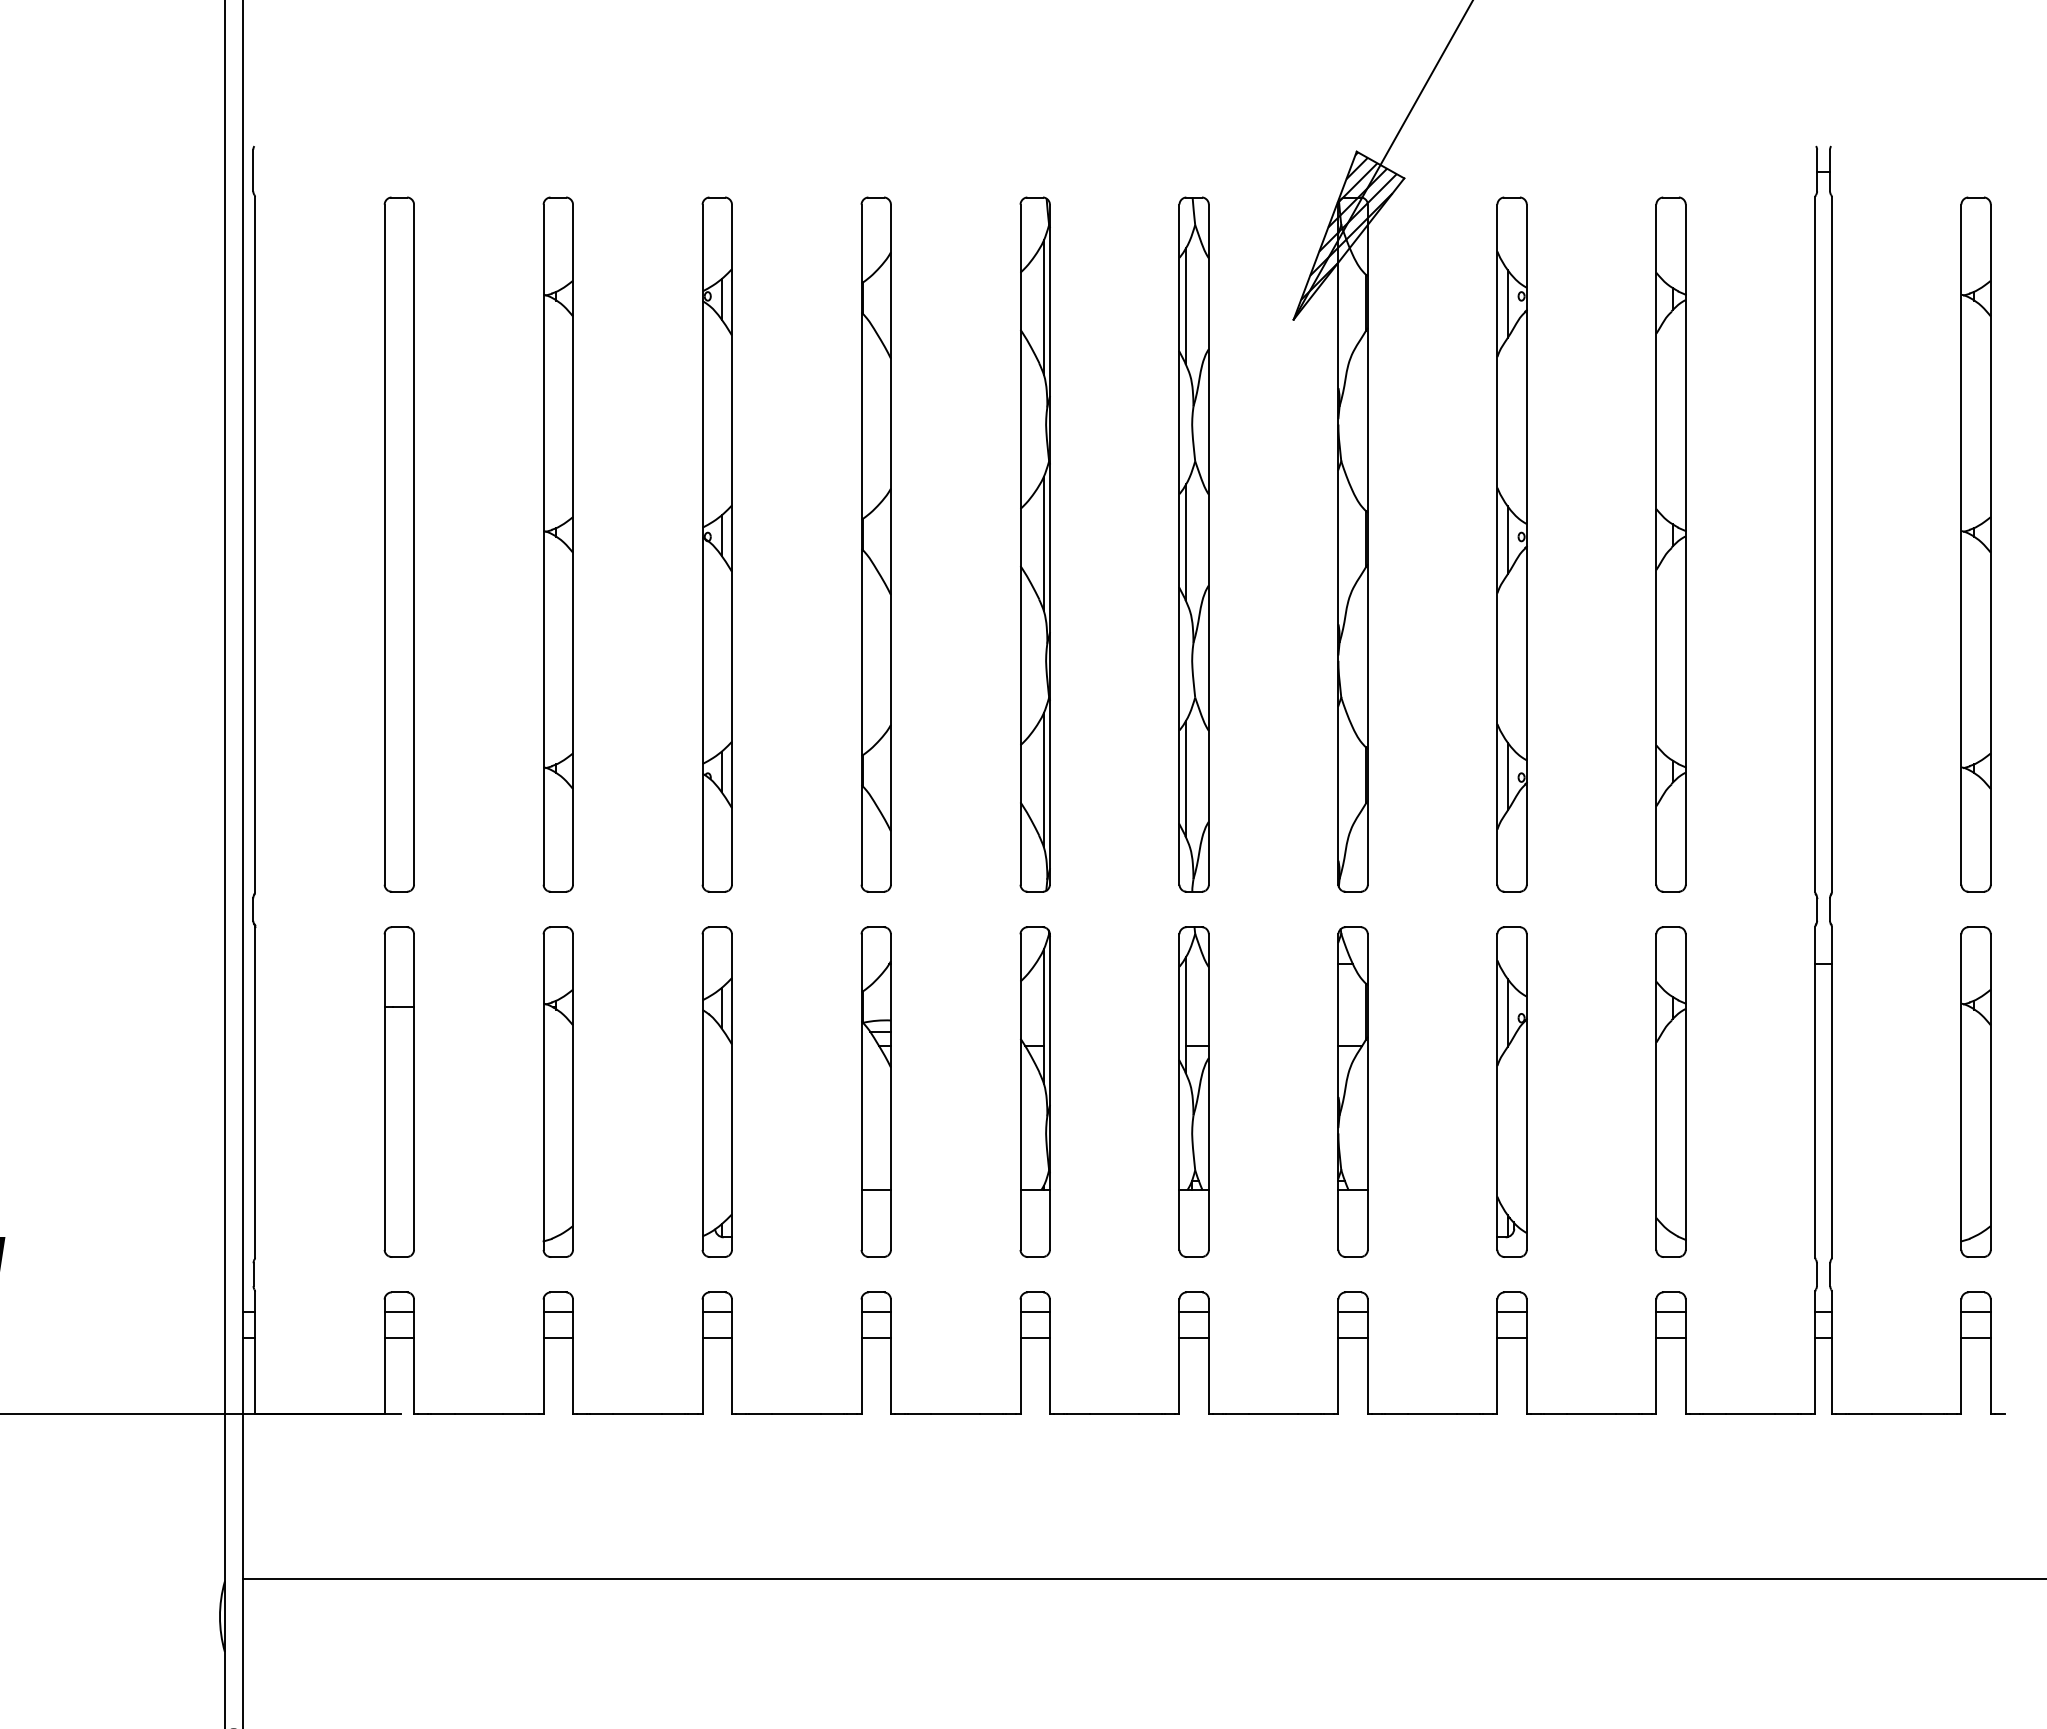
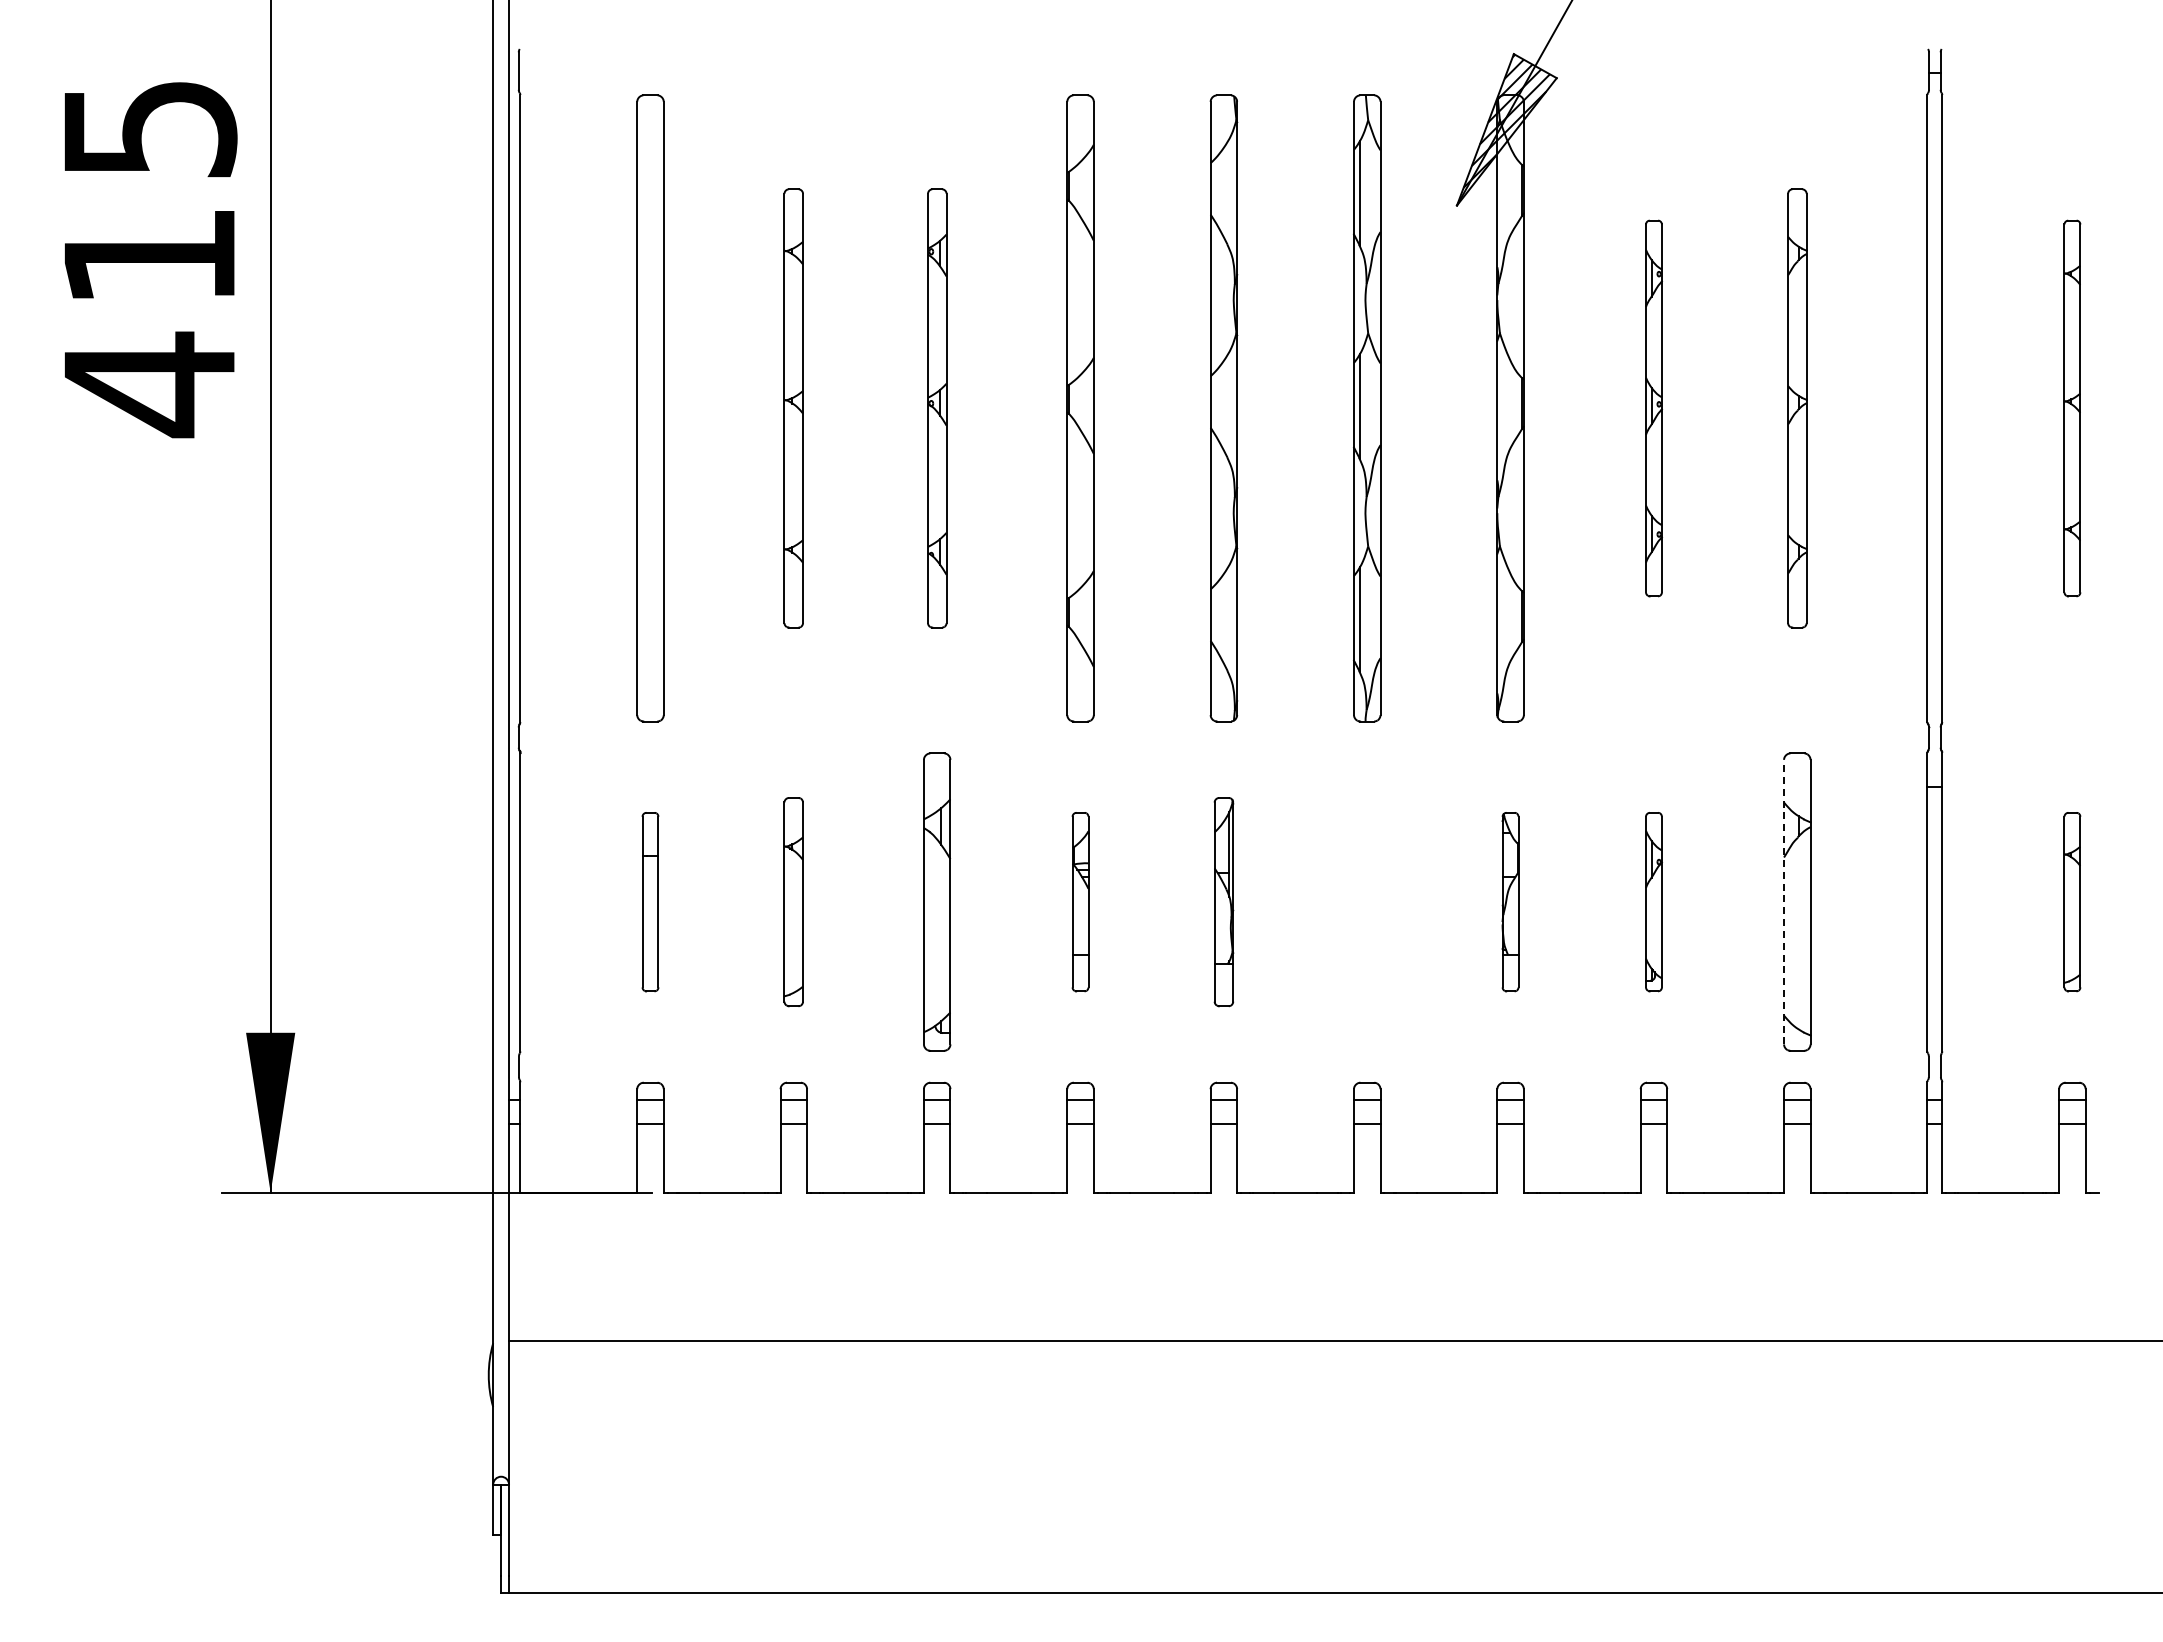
line: (1043, 307) -> (1231, 194), removed
line: (1043, 543) -> (1231, 407), removed
part: (557, 544) -> (793, 408), size x0.7
part: (717, 544) -> (937, 408), size x0.7
part: (1511, 544) -> (1653, 408), size x0.6
part: (1671, 544) -> (1797, 408), size x0.7
part: (1976, 544) -> (2072, 408), size x0.6
line: (1043, 779) -> (1231, 620), removed
part: (399, 1091) -> (650, 901), size x0.6
part: (557, 1091) -> (793, 901), size x0.7
part: (876, 1091) -> (1080, 901), size x0.6
part: (1034, 1091) -> (1223, 901), size x0.7
part: (1194, 1091) -> (1367, 901), removed
part: (1353, 1091) -> (1510, 901), size x0.6
part: (1511, 1091) -> (1653, 901), size x0.6
line: (1656, 1091) -> (1784, 901), solid -> dashed
part: (1976, 1091) -> (2072, 901), size x0.6

